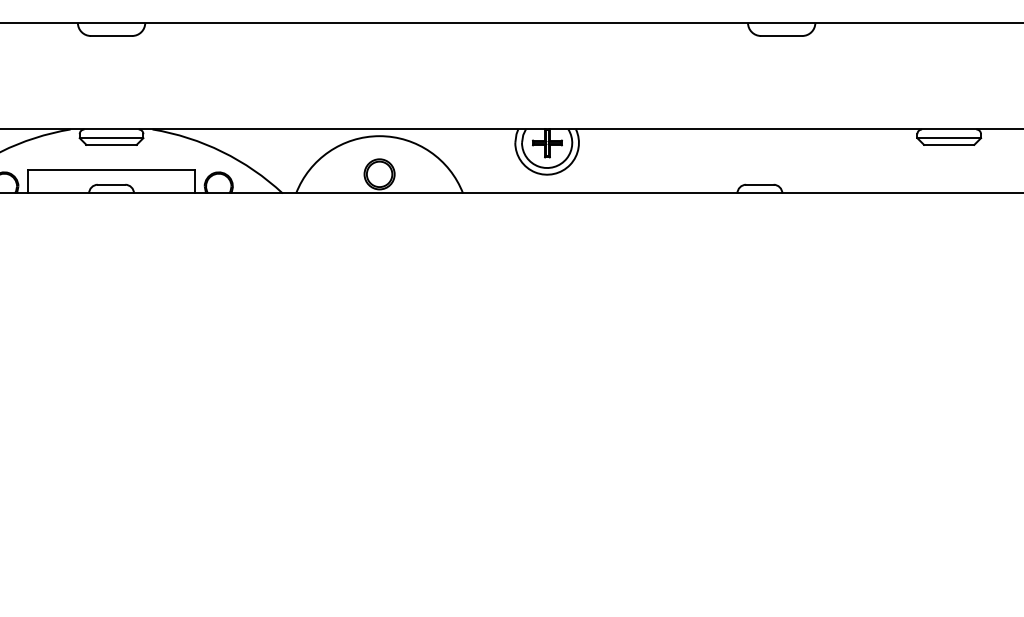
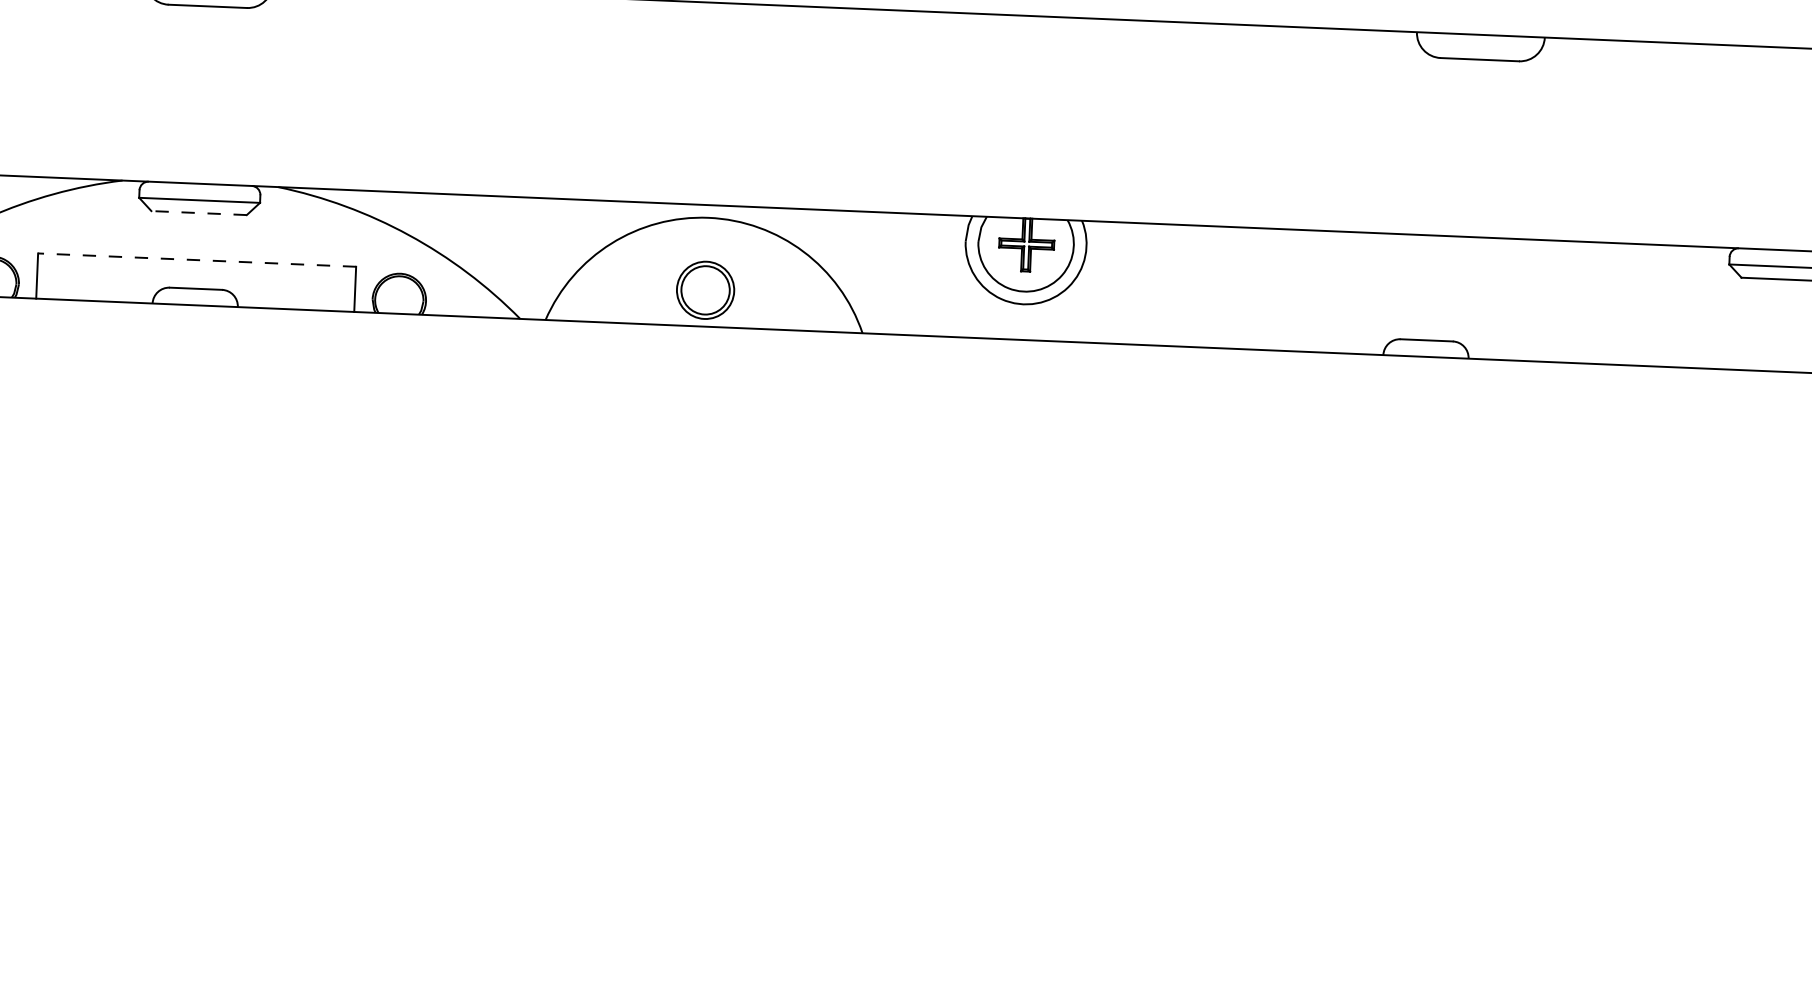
line: (111, 144) -> (198, 212), solid -> dashed
line: (111, 169) -> (197, 259), solid -> dashed

